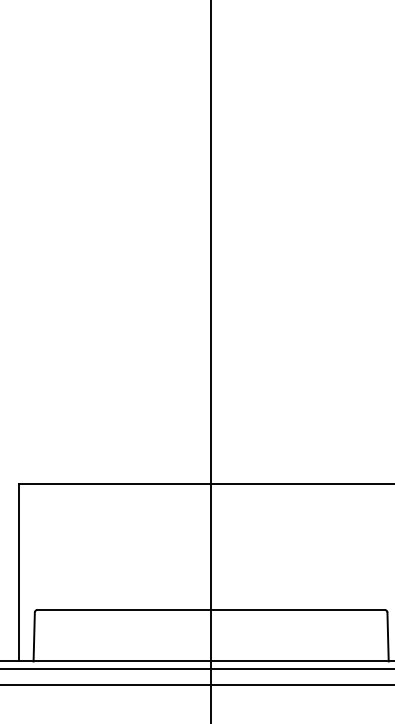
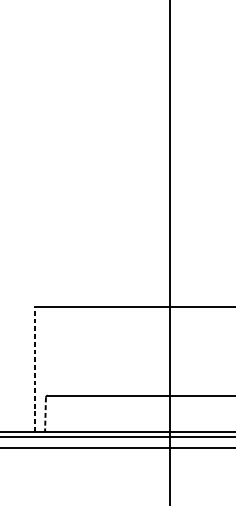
line: (19, 572) -> (35, 369), solid -> dashed
line: (34, 637) -> (45, 415), solid -> dashed

